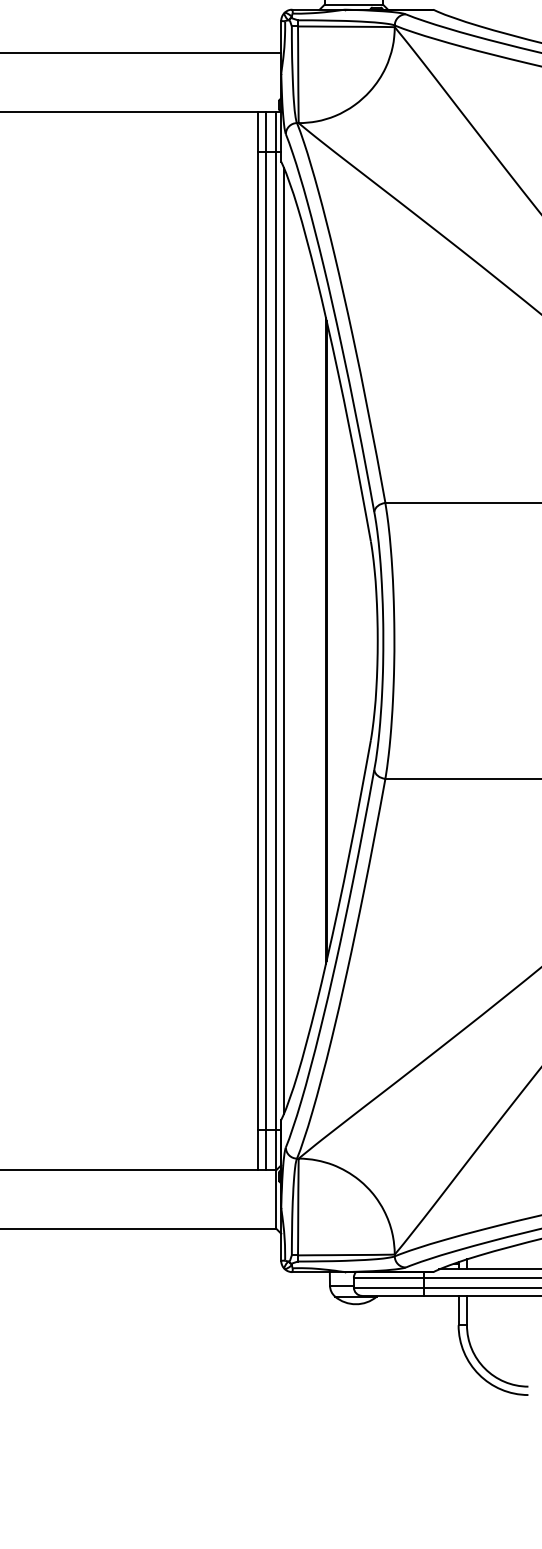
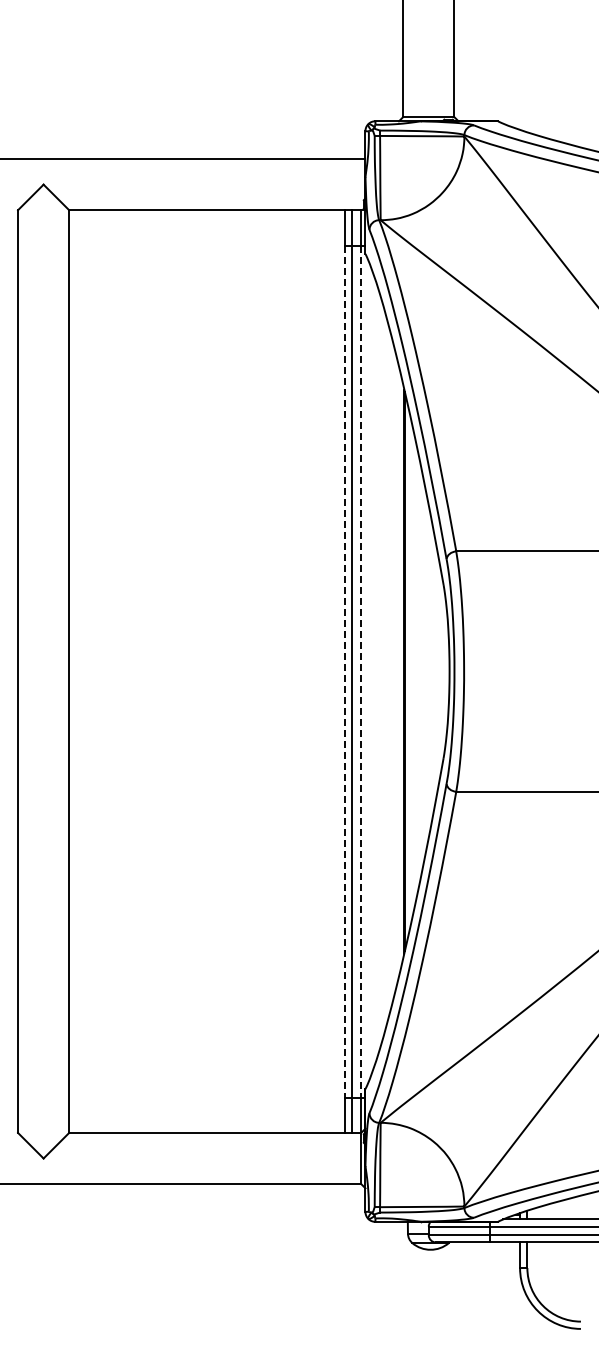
line: (283, 640) -> (367, 671), removed
line: (257, 641) -> (344, 672), solid -> dashed
line: (275, 641) -> (360, 672), solid -> dashed

